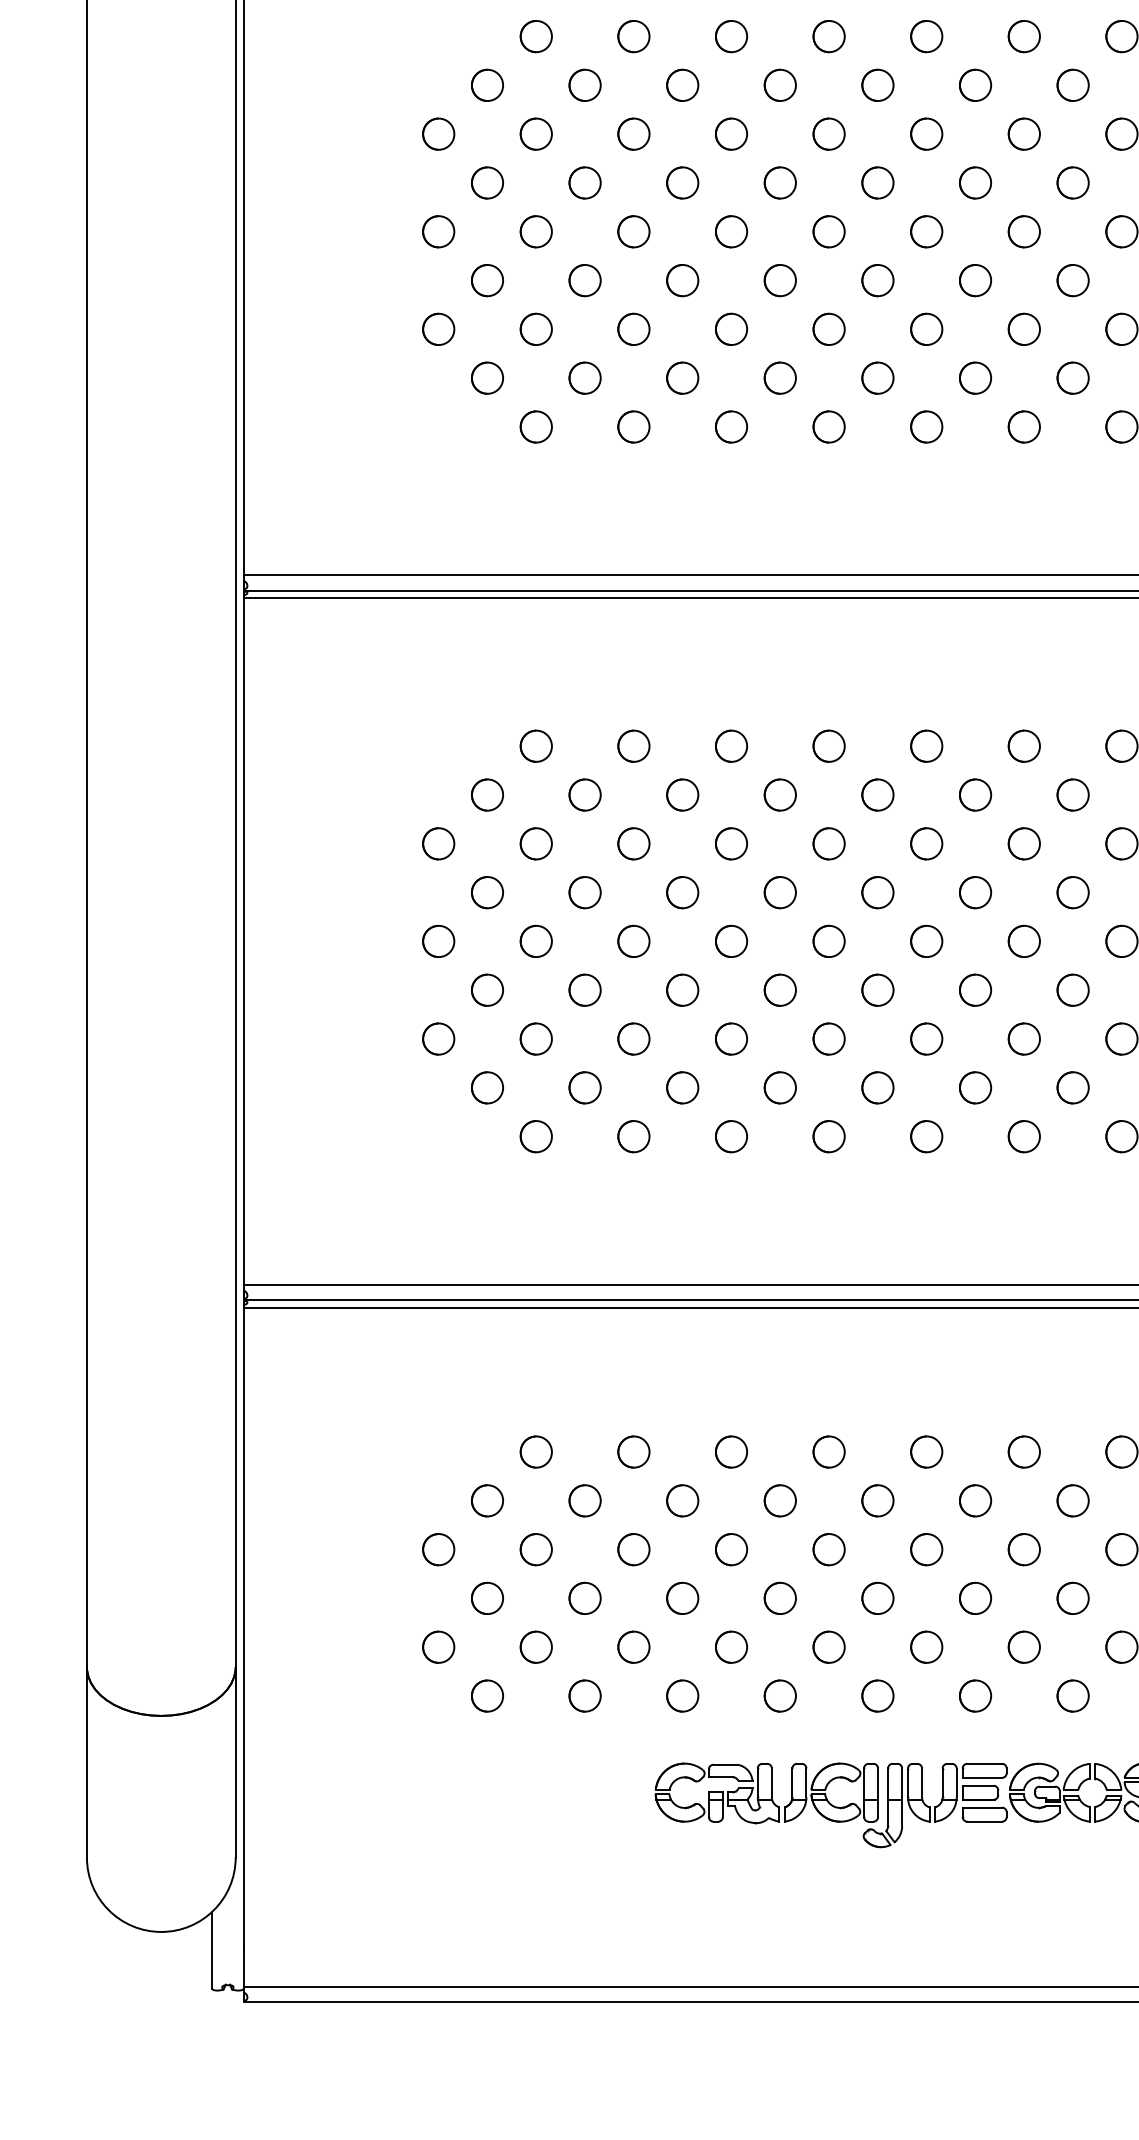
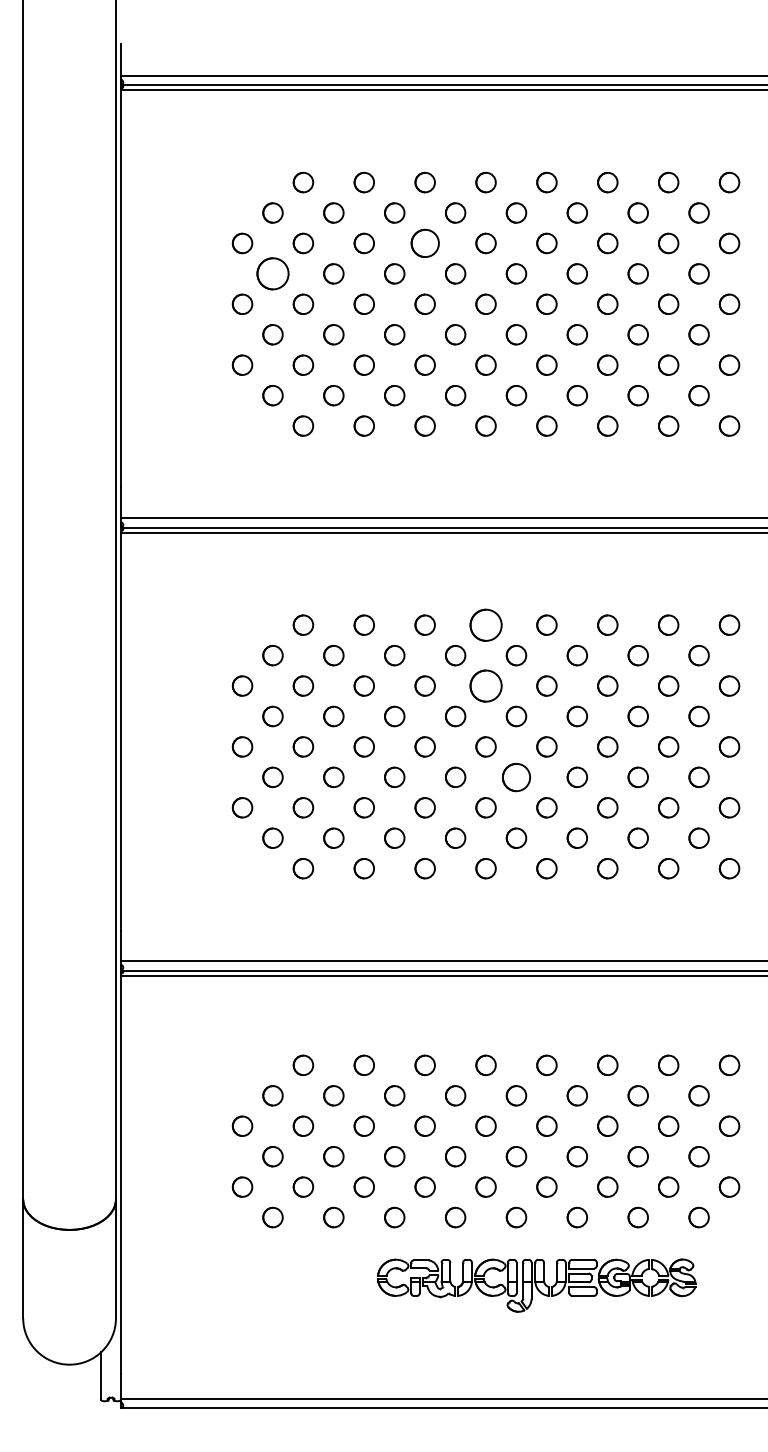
part: (730, 134) -> (424, 243), size x1.4
circle: (486, 182) -> (272, 273), size x1.6
circle: (828, 745) -> (485, 624), size x1.6
circle: (828, 842) -> (485, 685), size x1.6
part: (877, 988) -> (516, 776), size x1.4

